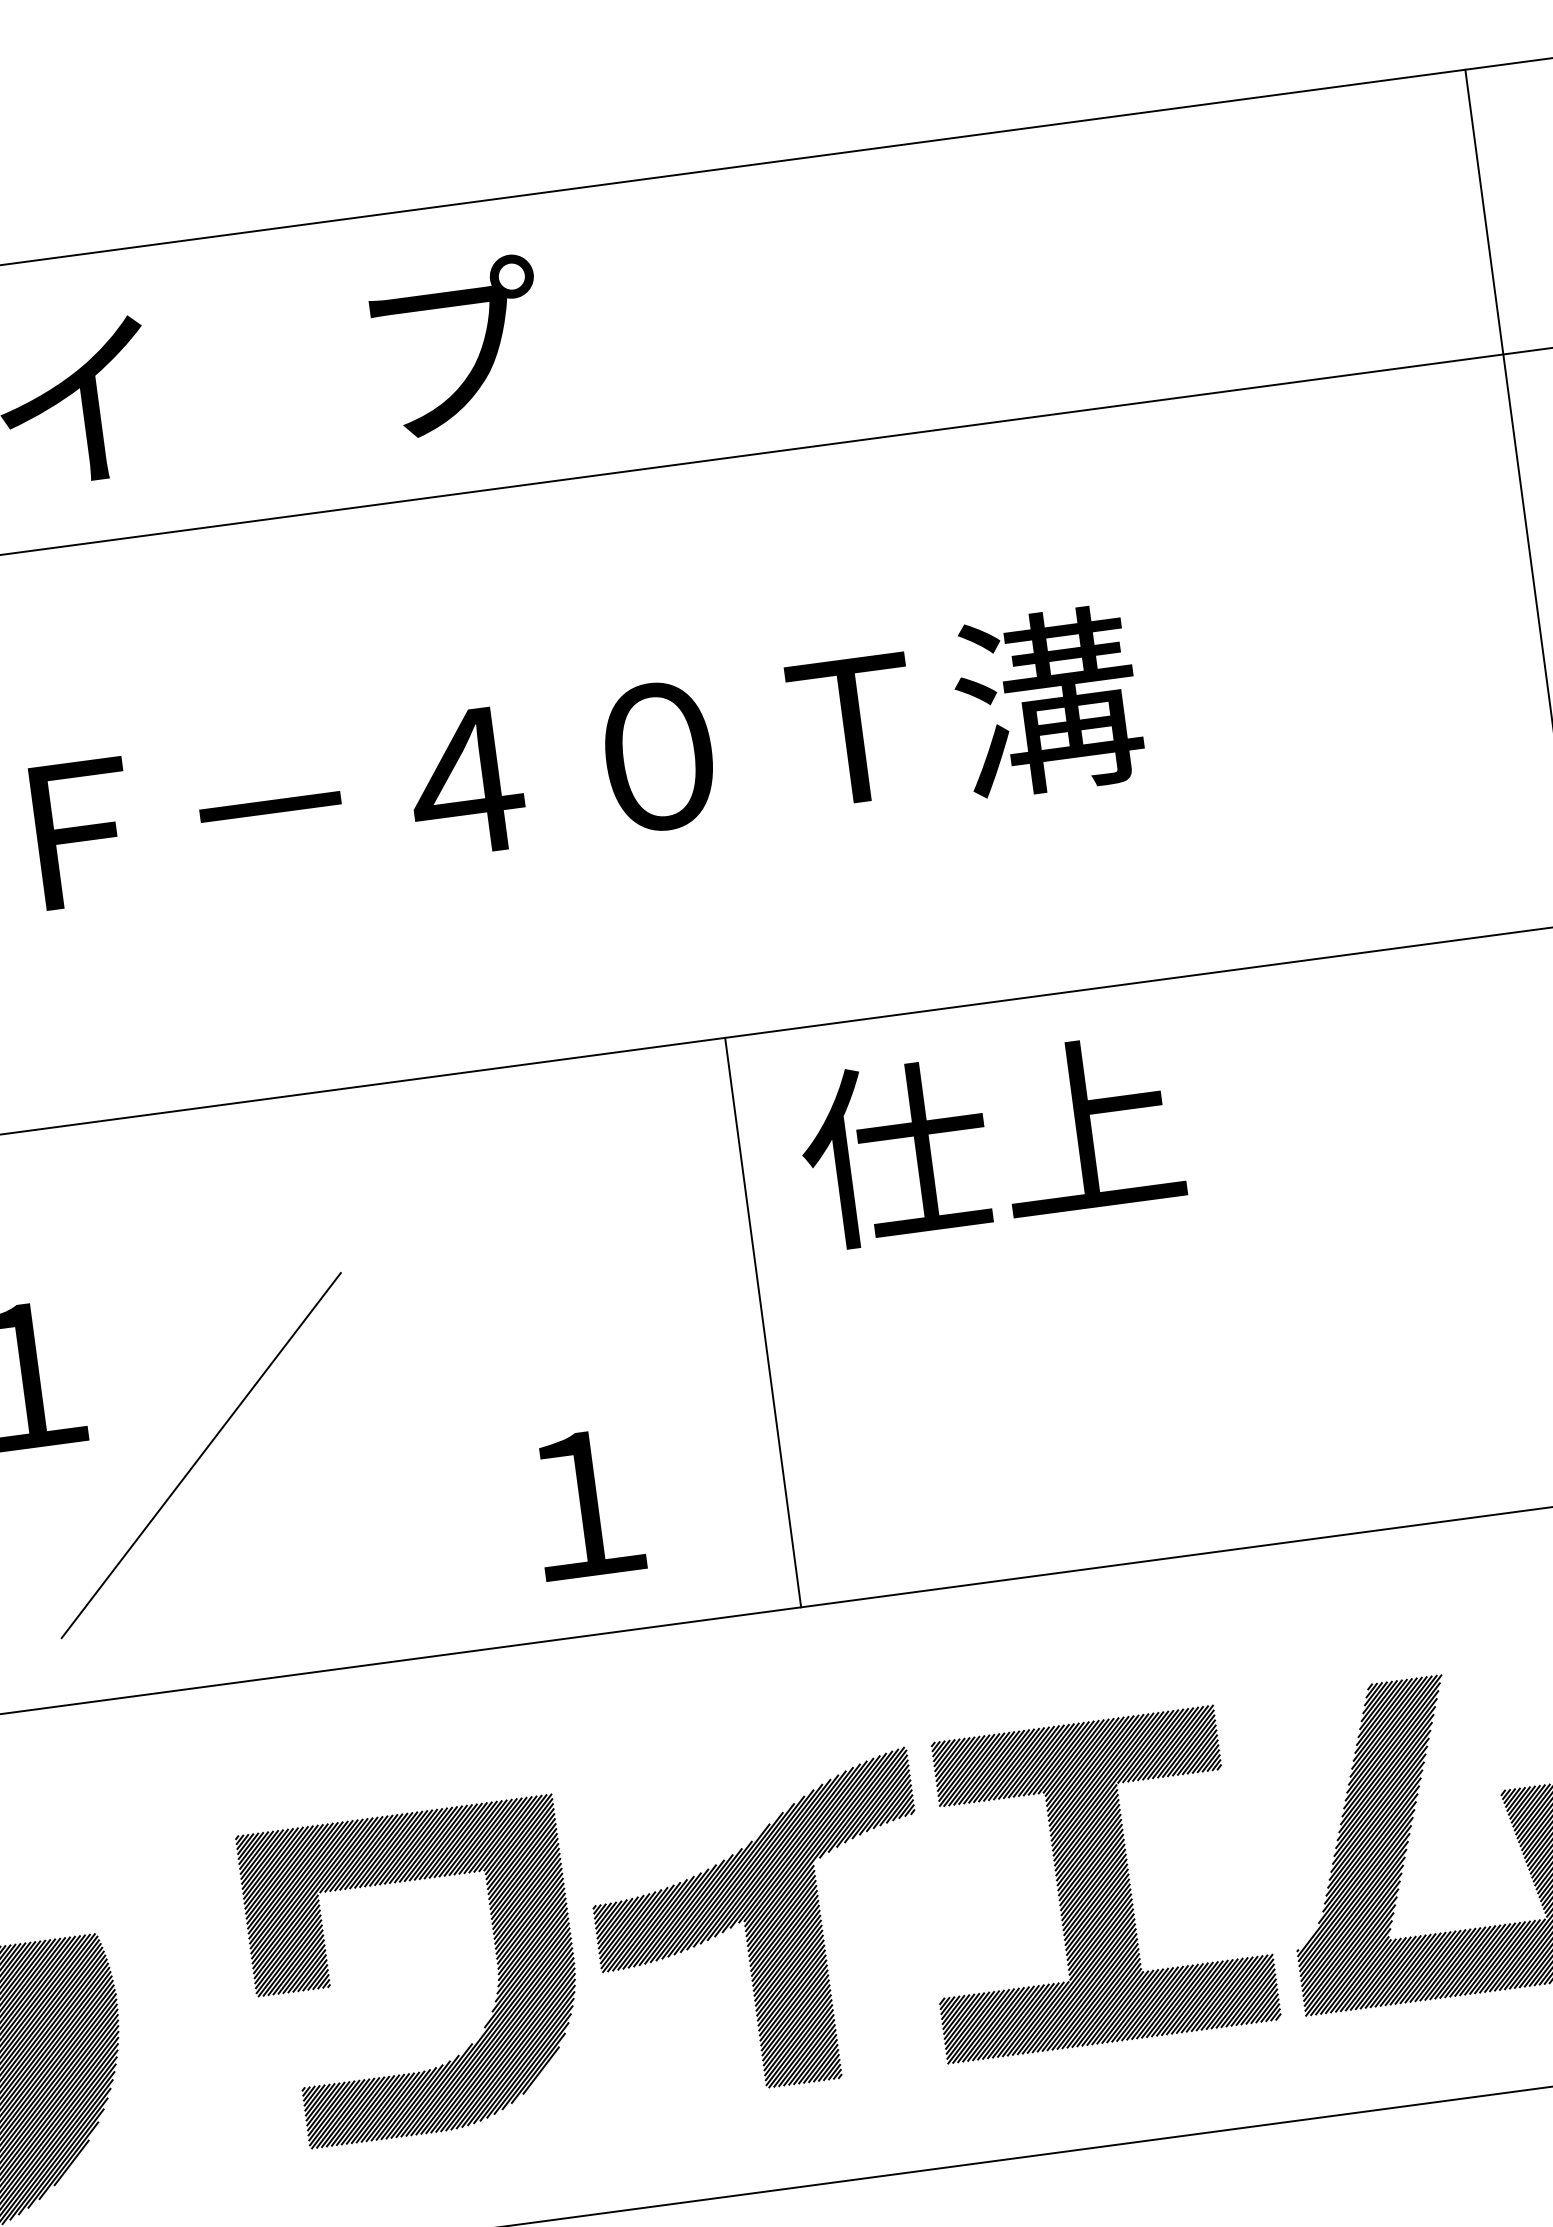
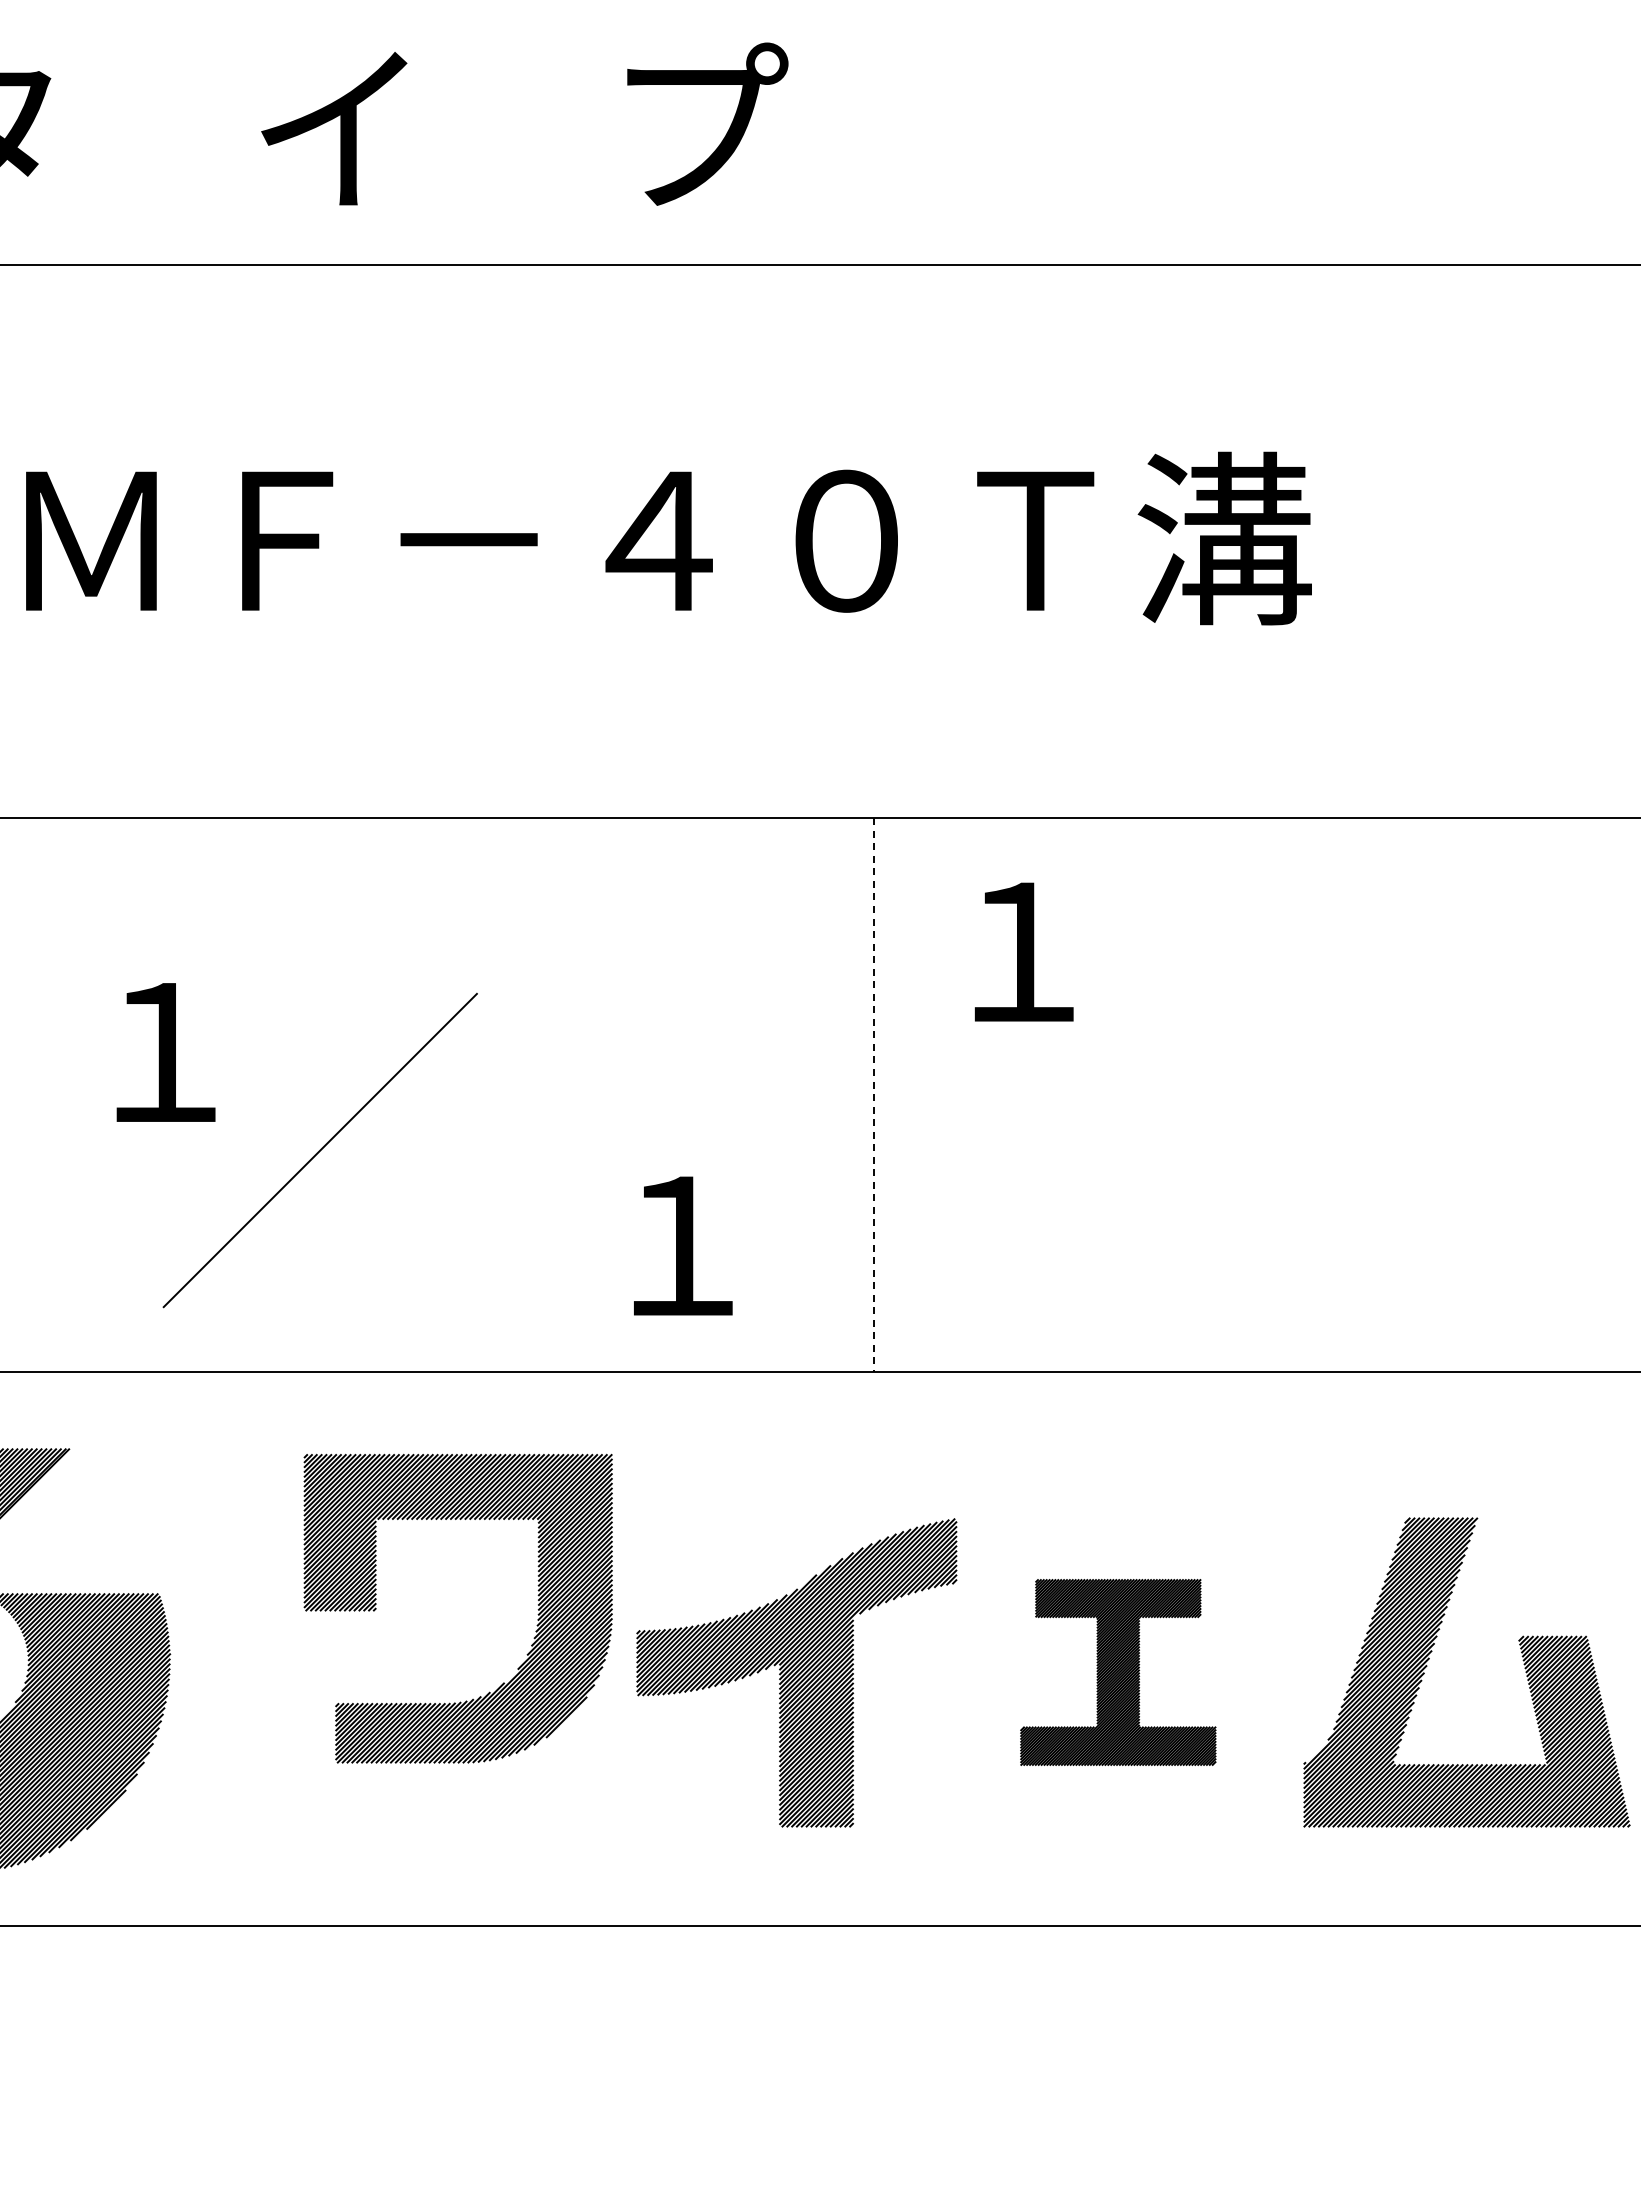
text: (990, 1139) -> (1114, 949), 仕上 -> １
line: (763, 1322) -> (874, 1095), solid -> dashed
part: (1093, 1882) -> (1118, 1672), size x0.6
part: (496, 1963) -> (537, 1609), moved

